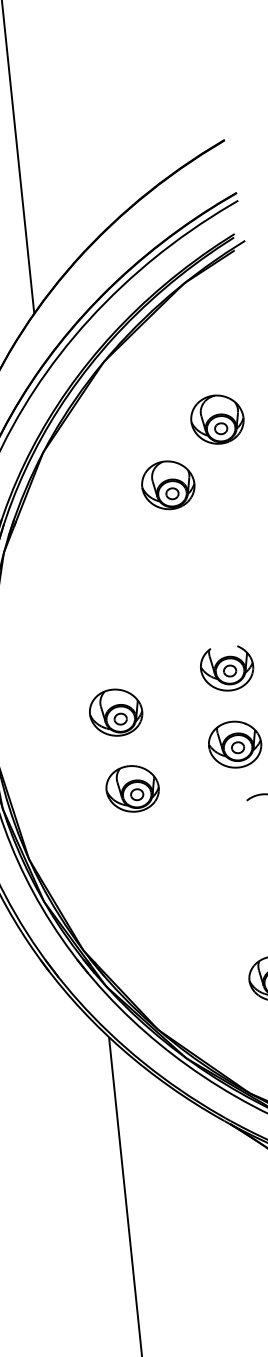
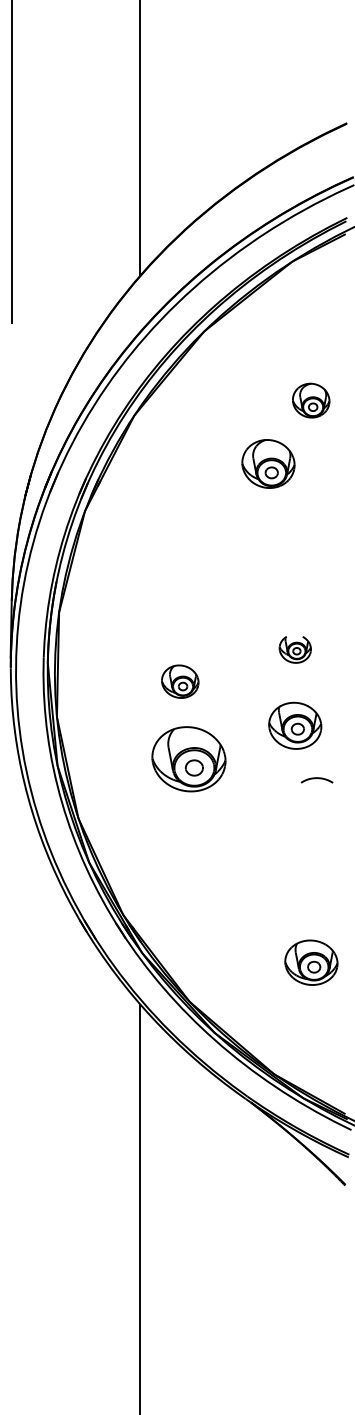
part: (217, 419) -> (311, 400), size x0.7
part: (168, 484) -> (268, 463), moved
part: (227, 668) -> (295, 649), size x0.6
part: (116, 712) -> (180, 681), size x0.7
part: (132, 789) -> (188, 759), size x1.4

